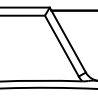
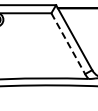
line: (62, 45) -> (68, 43), solid -> dashed

